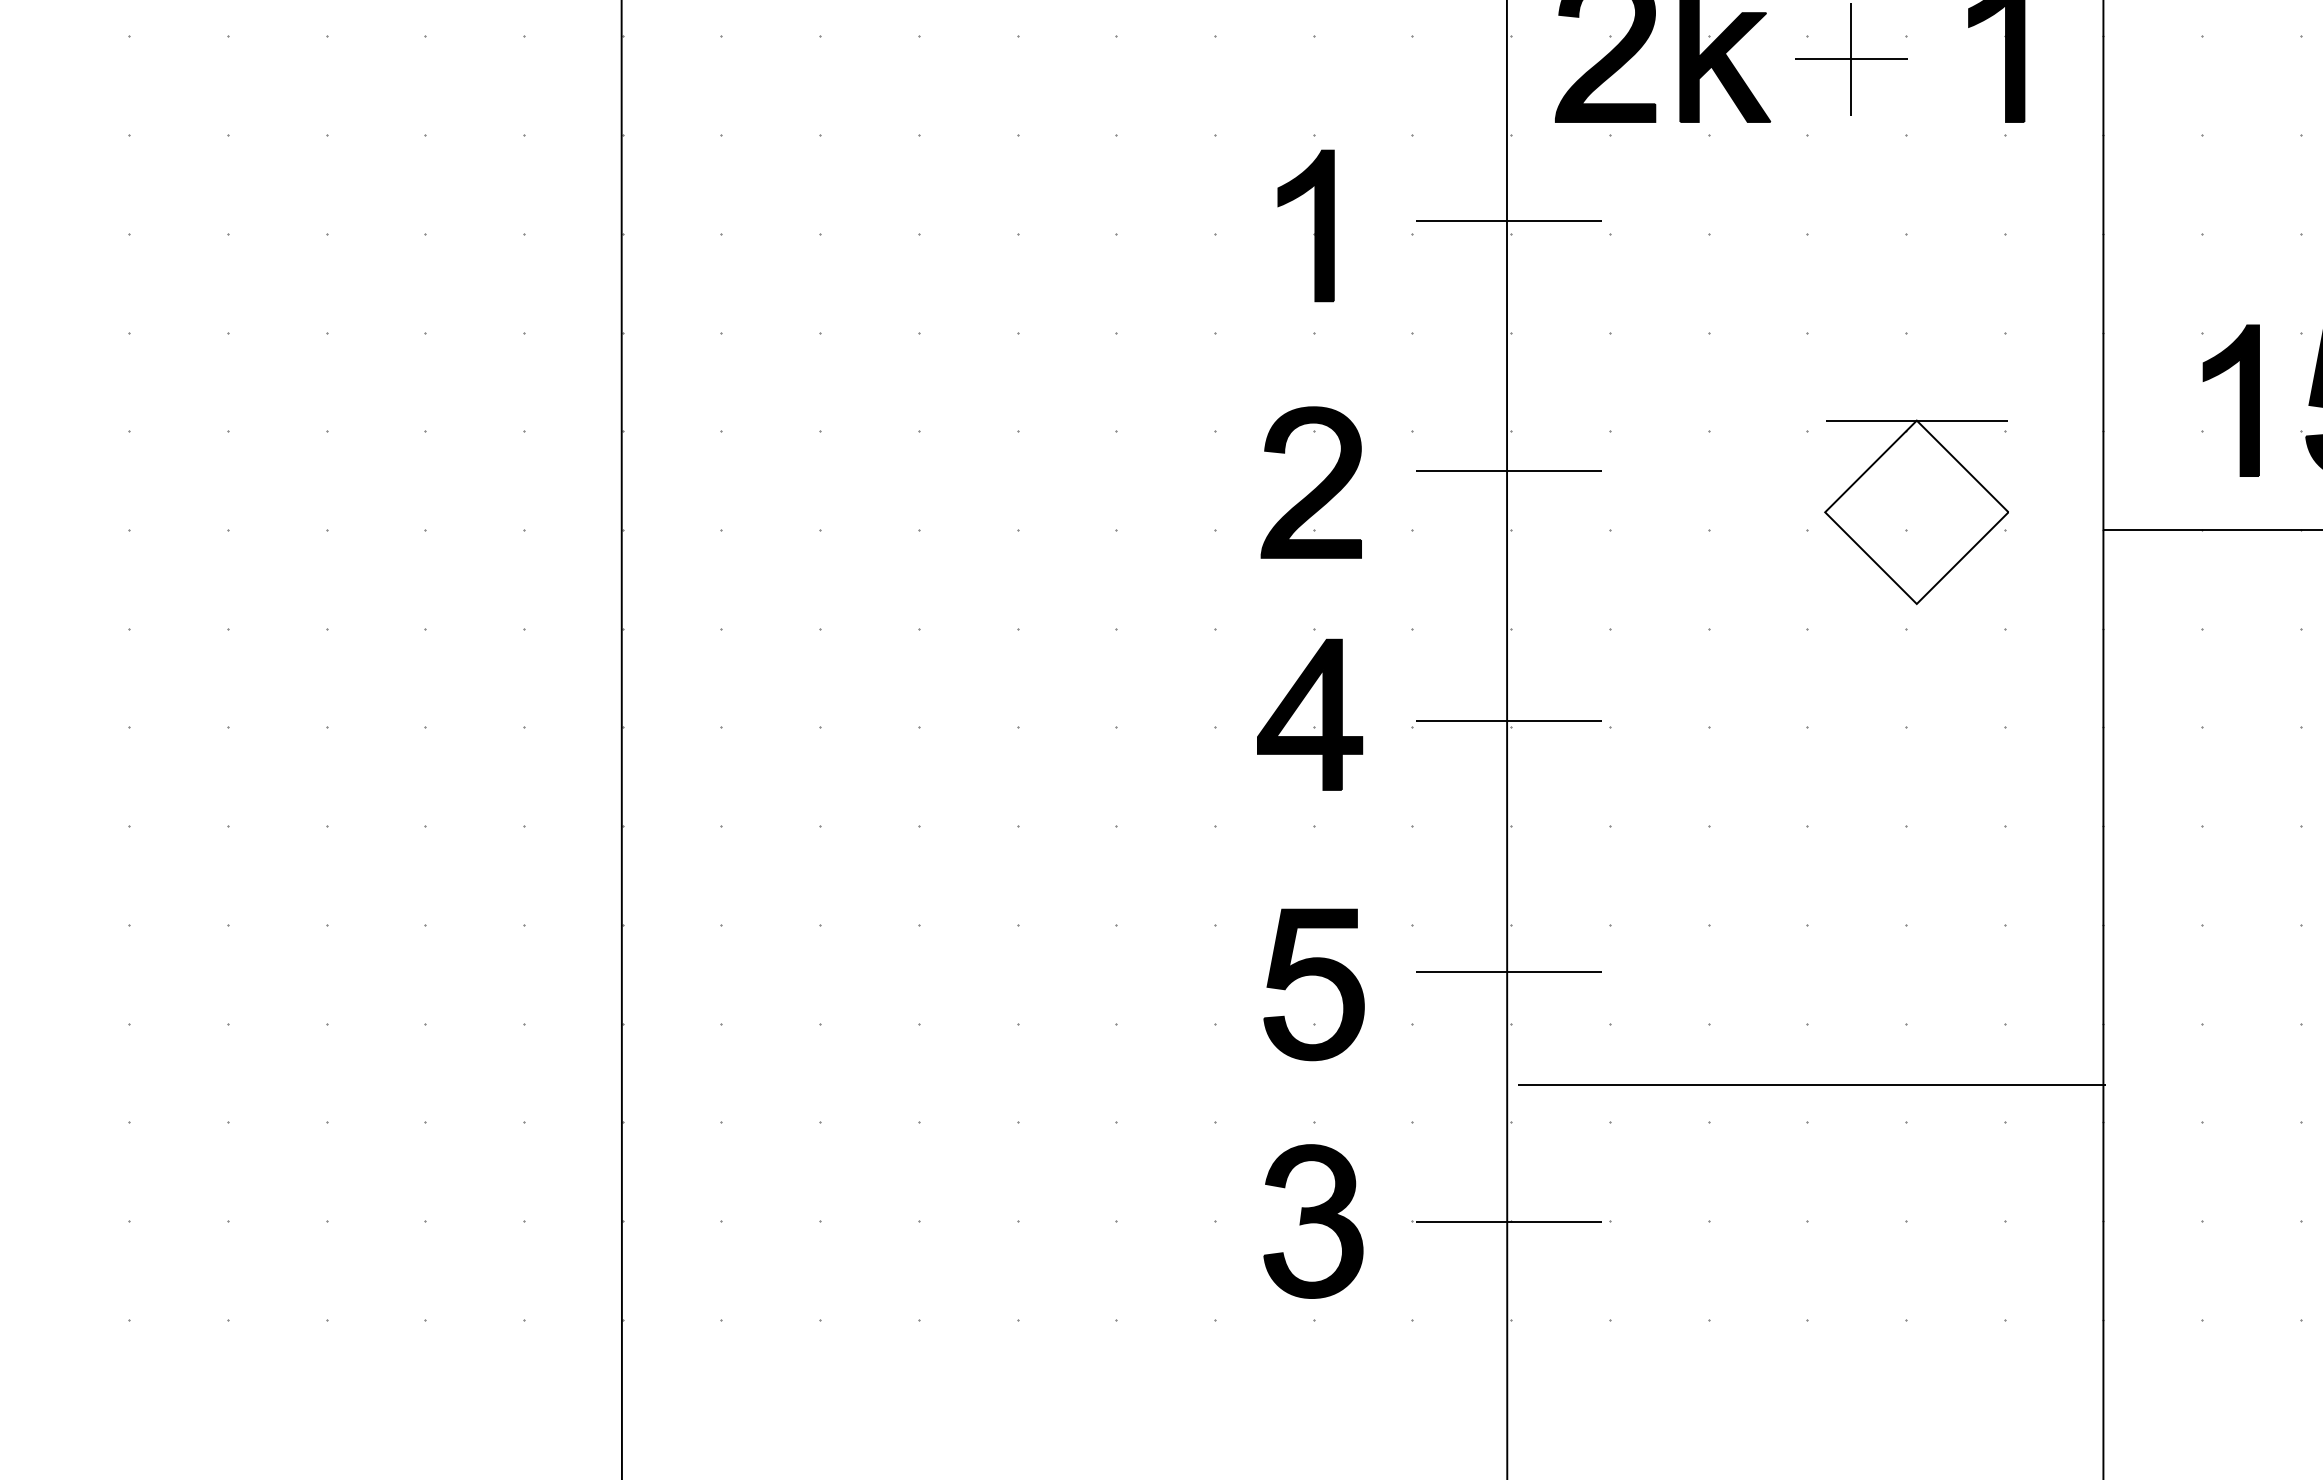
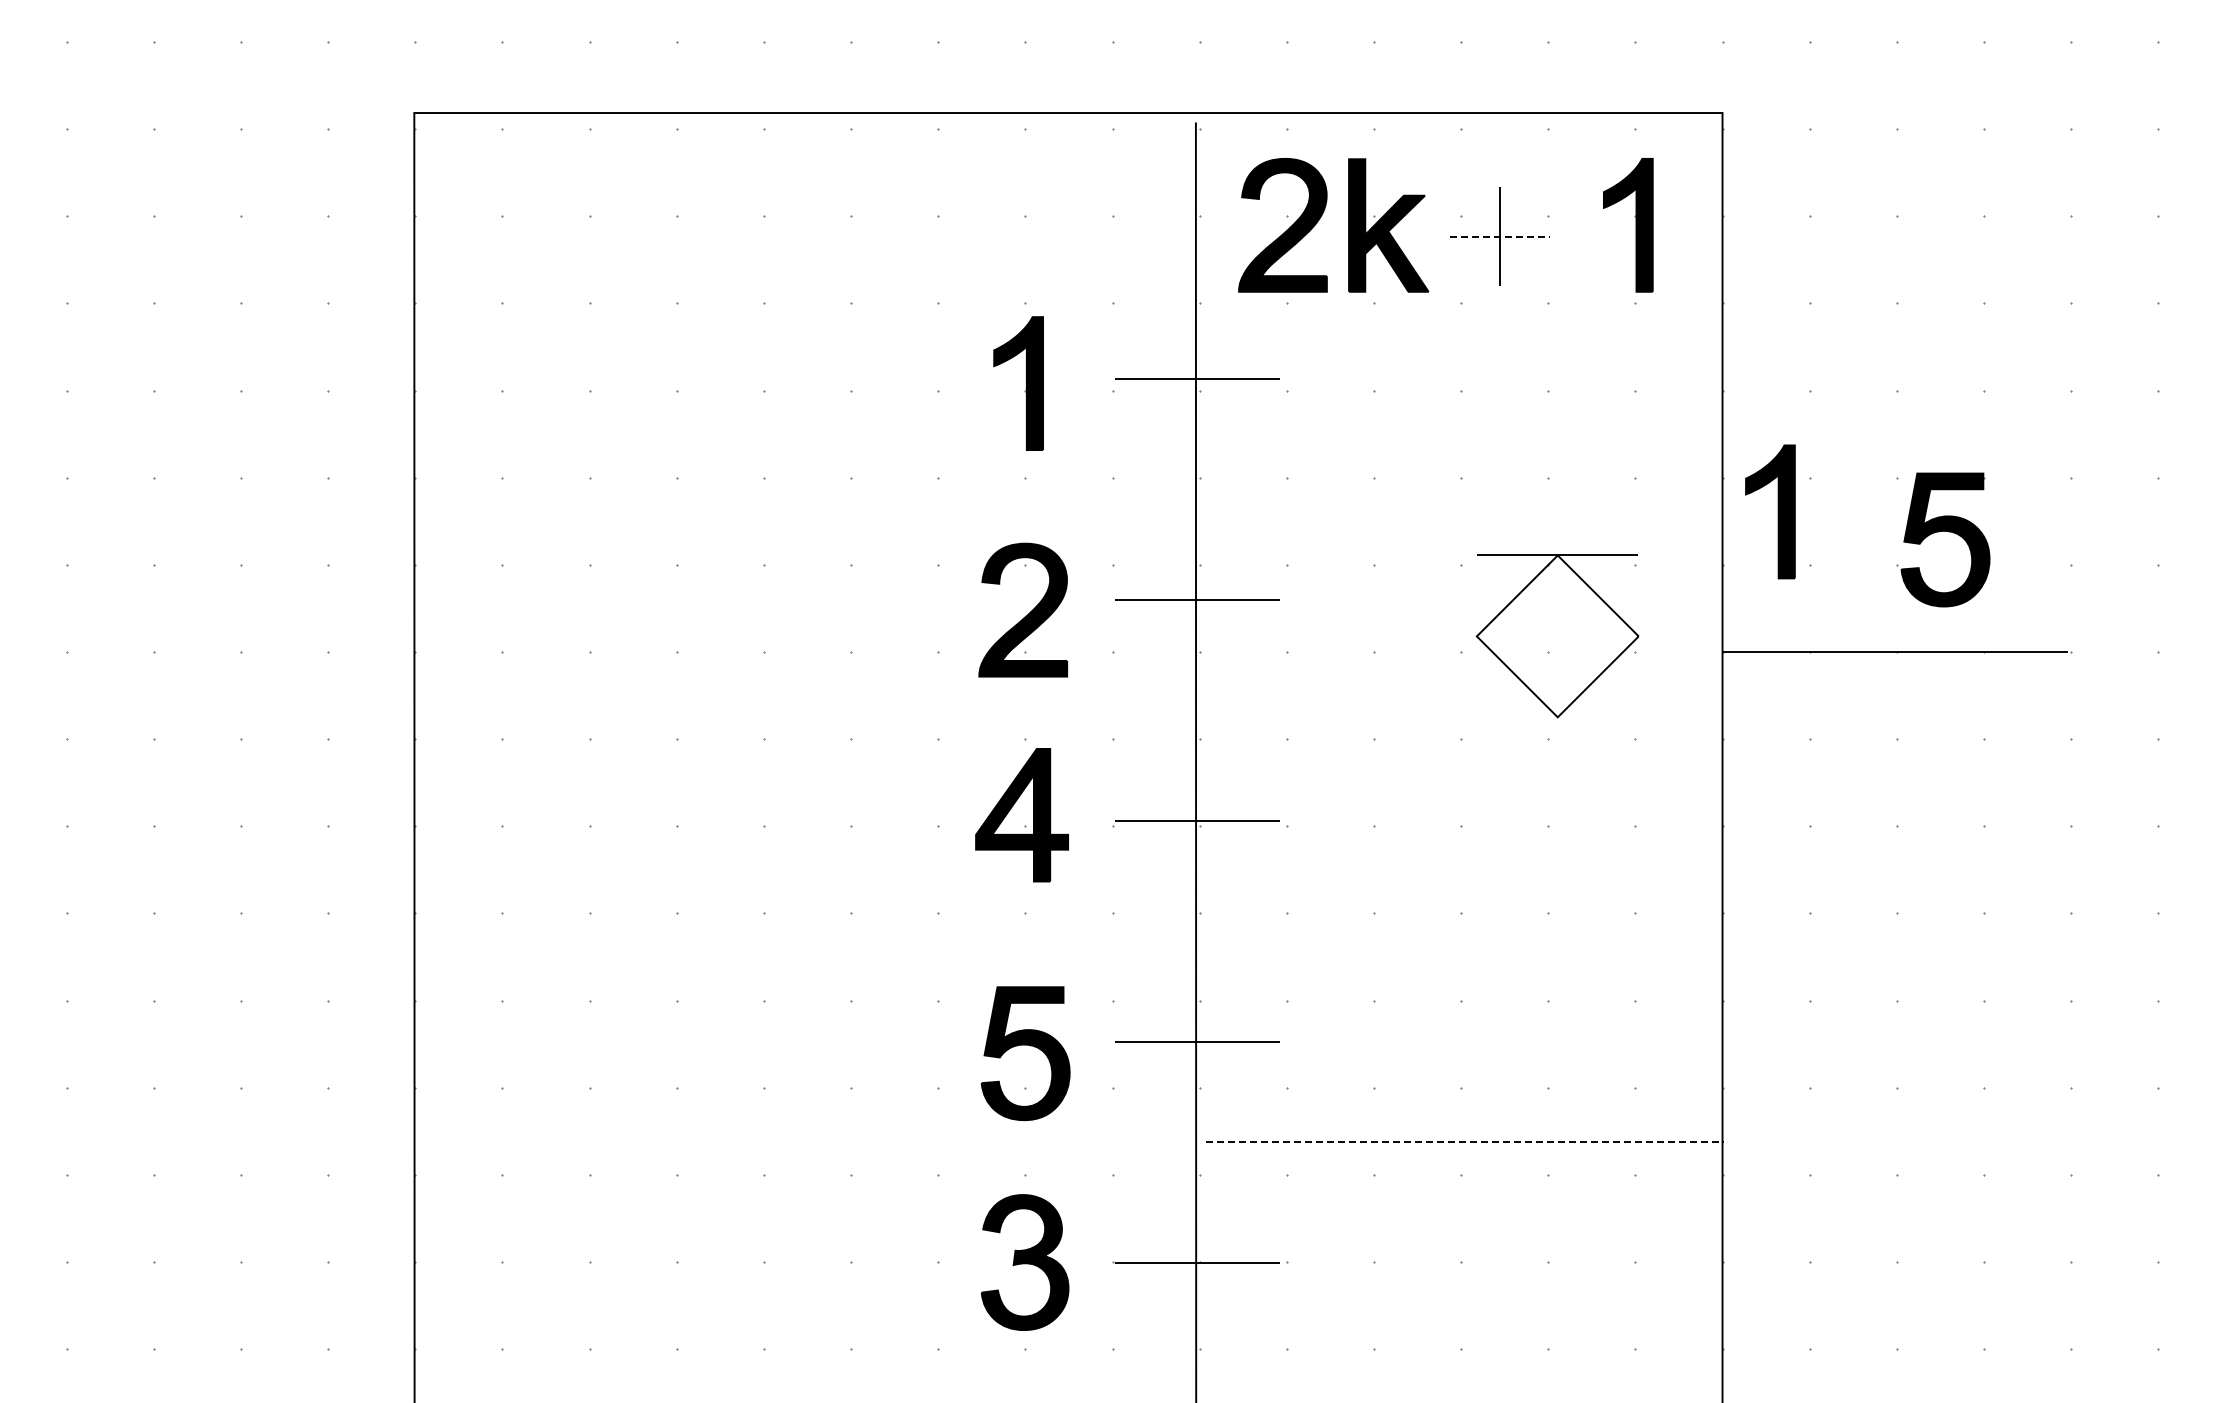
line: (1850, 59) -> (1499, 236), solid -> dashed
part: (2239, 400) -> (1777, 511), moved
line: (1812, 1084) -> (1465, 1141), solid -> dashed

